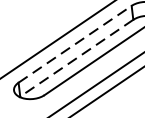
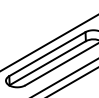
line: (75, 43) -> (47, 53), dashed -> solid
line: (76, 58) -> (47, 63), dashed -> solid

